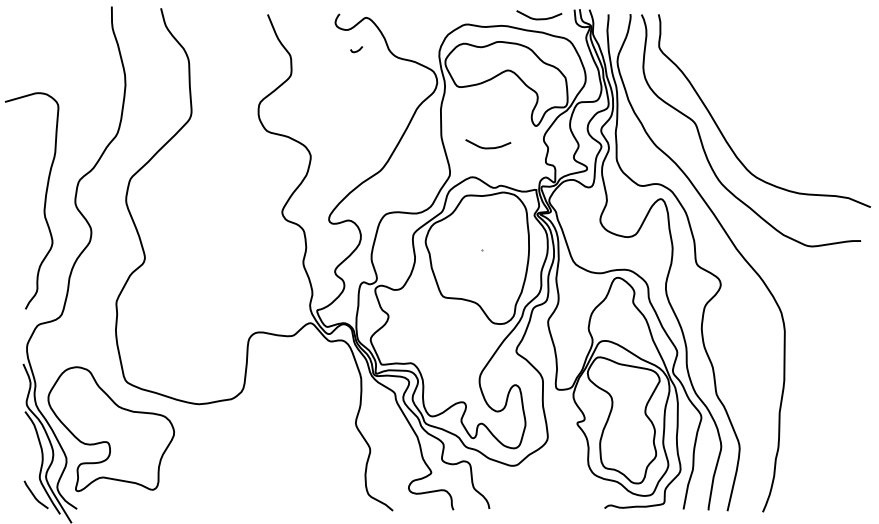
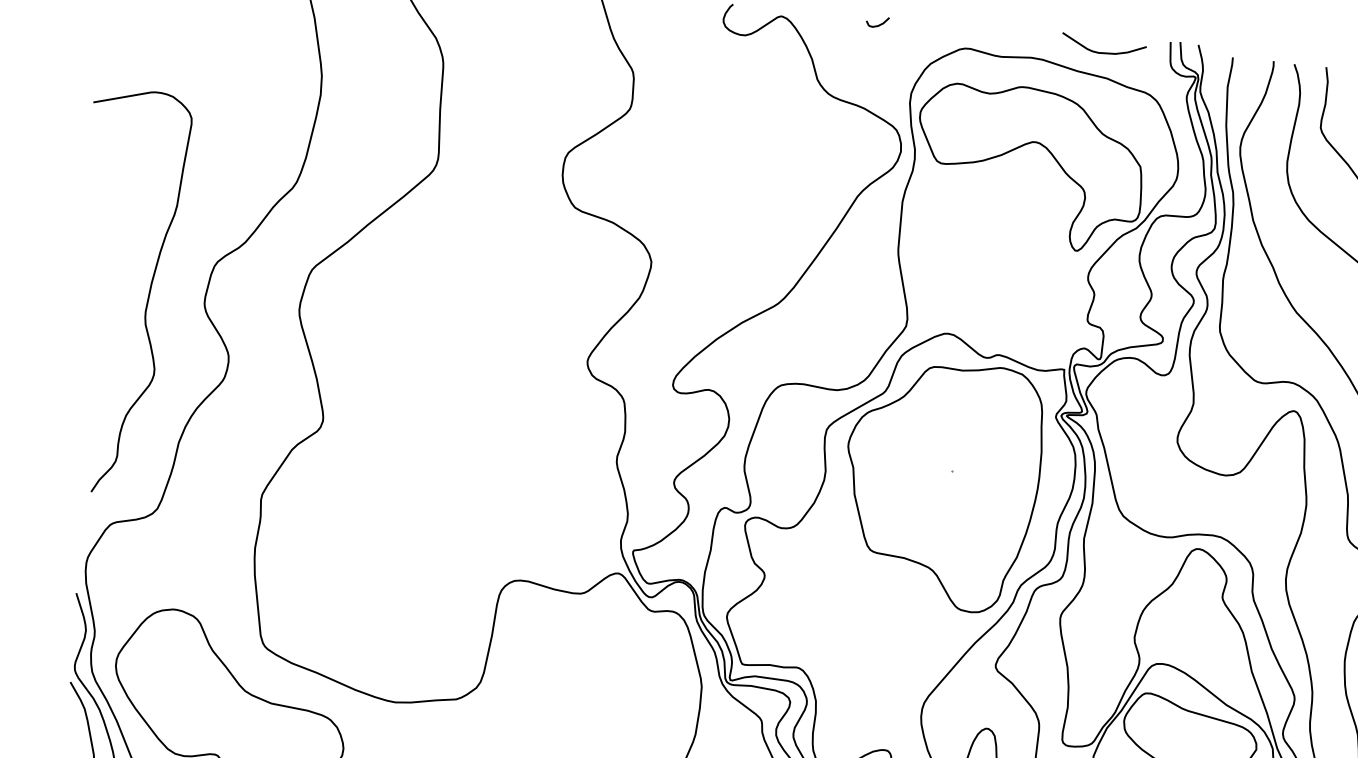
curve: (356, 50) -> (877, 23), moved
curve: (488, 147) -> (983, 281), removed

